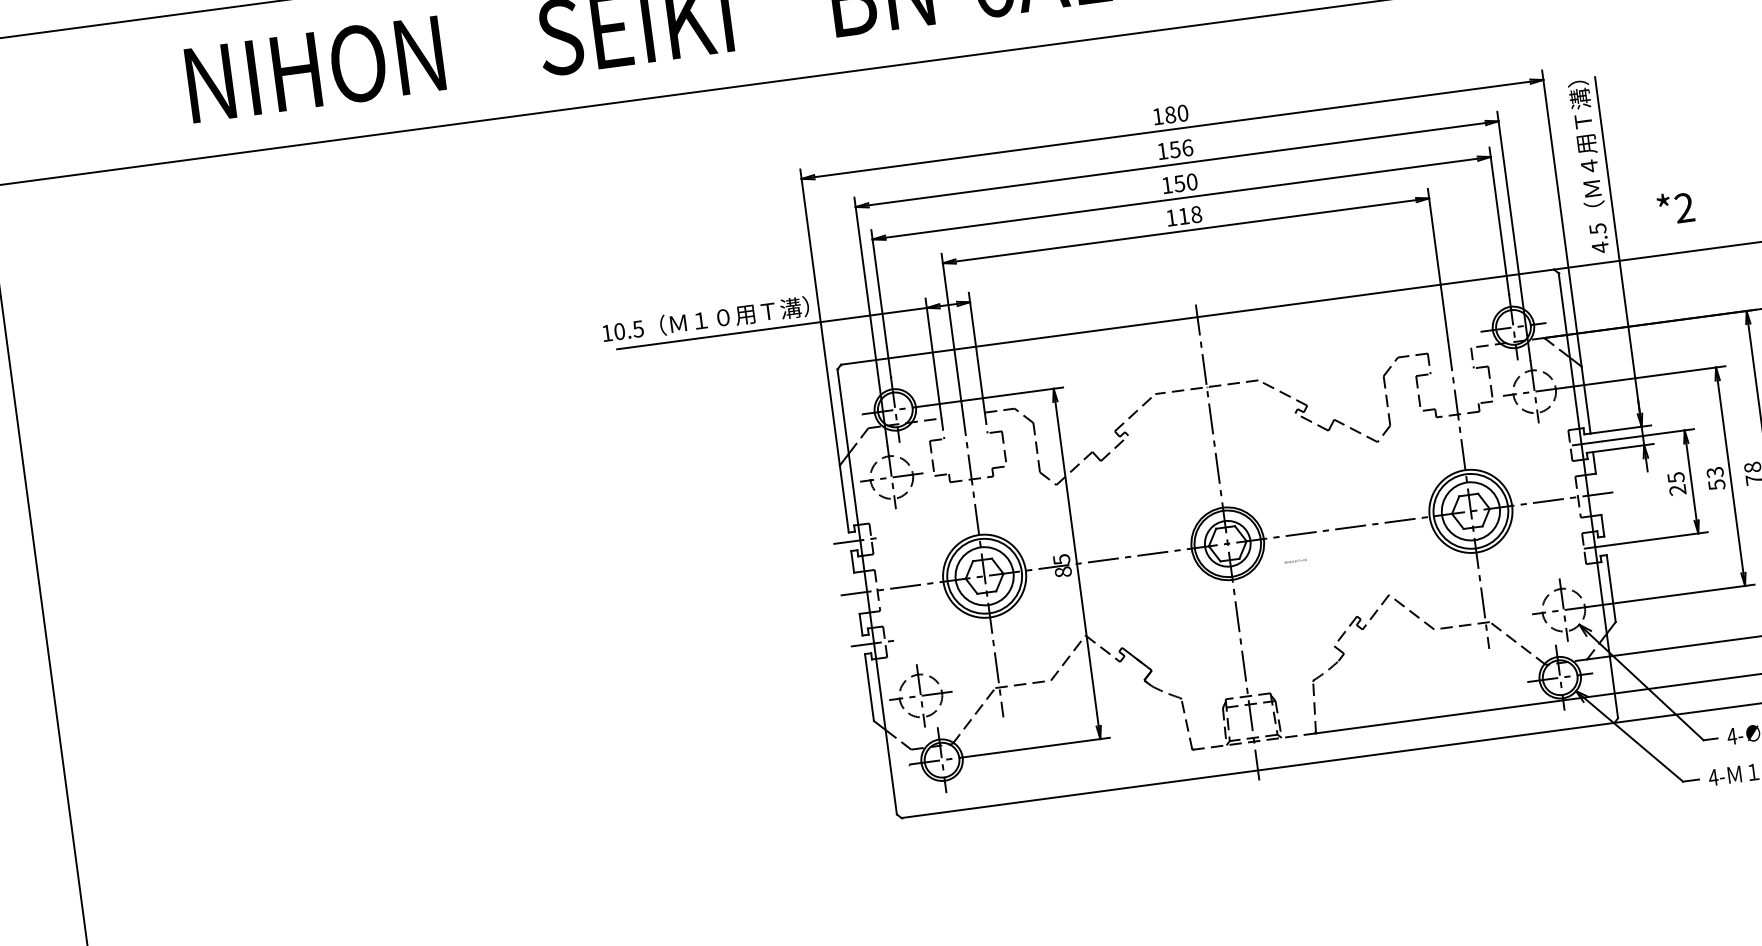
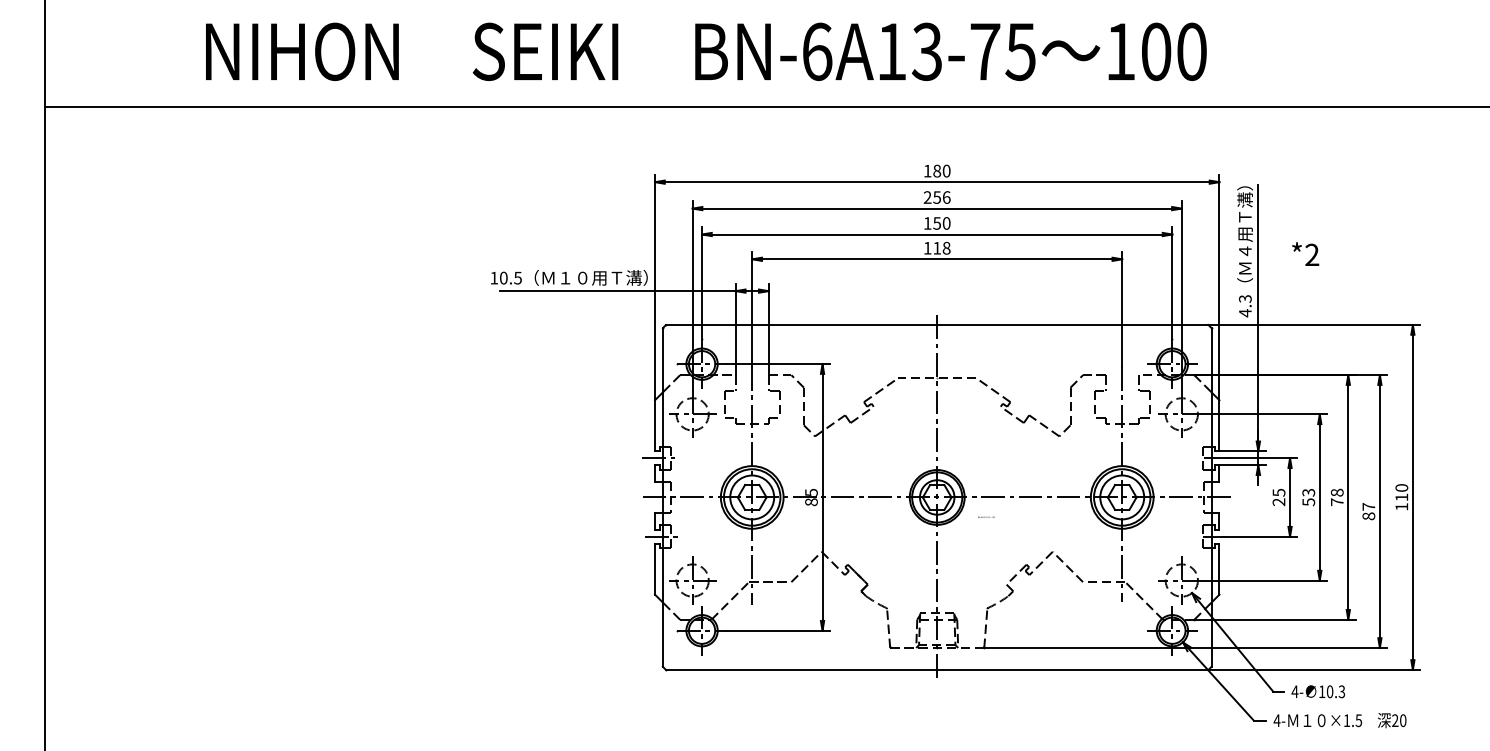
text: (1162, 151) -> (927, 197), 156 -> 256
text: (1675, 207) -> (1305, 253), moved
text: (1596, 228) -> (1244, 298), 4.5 -> 4.3

